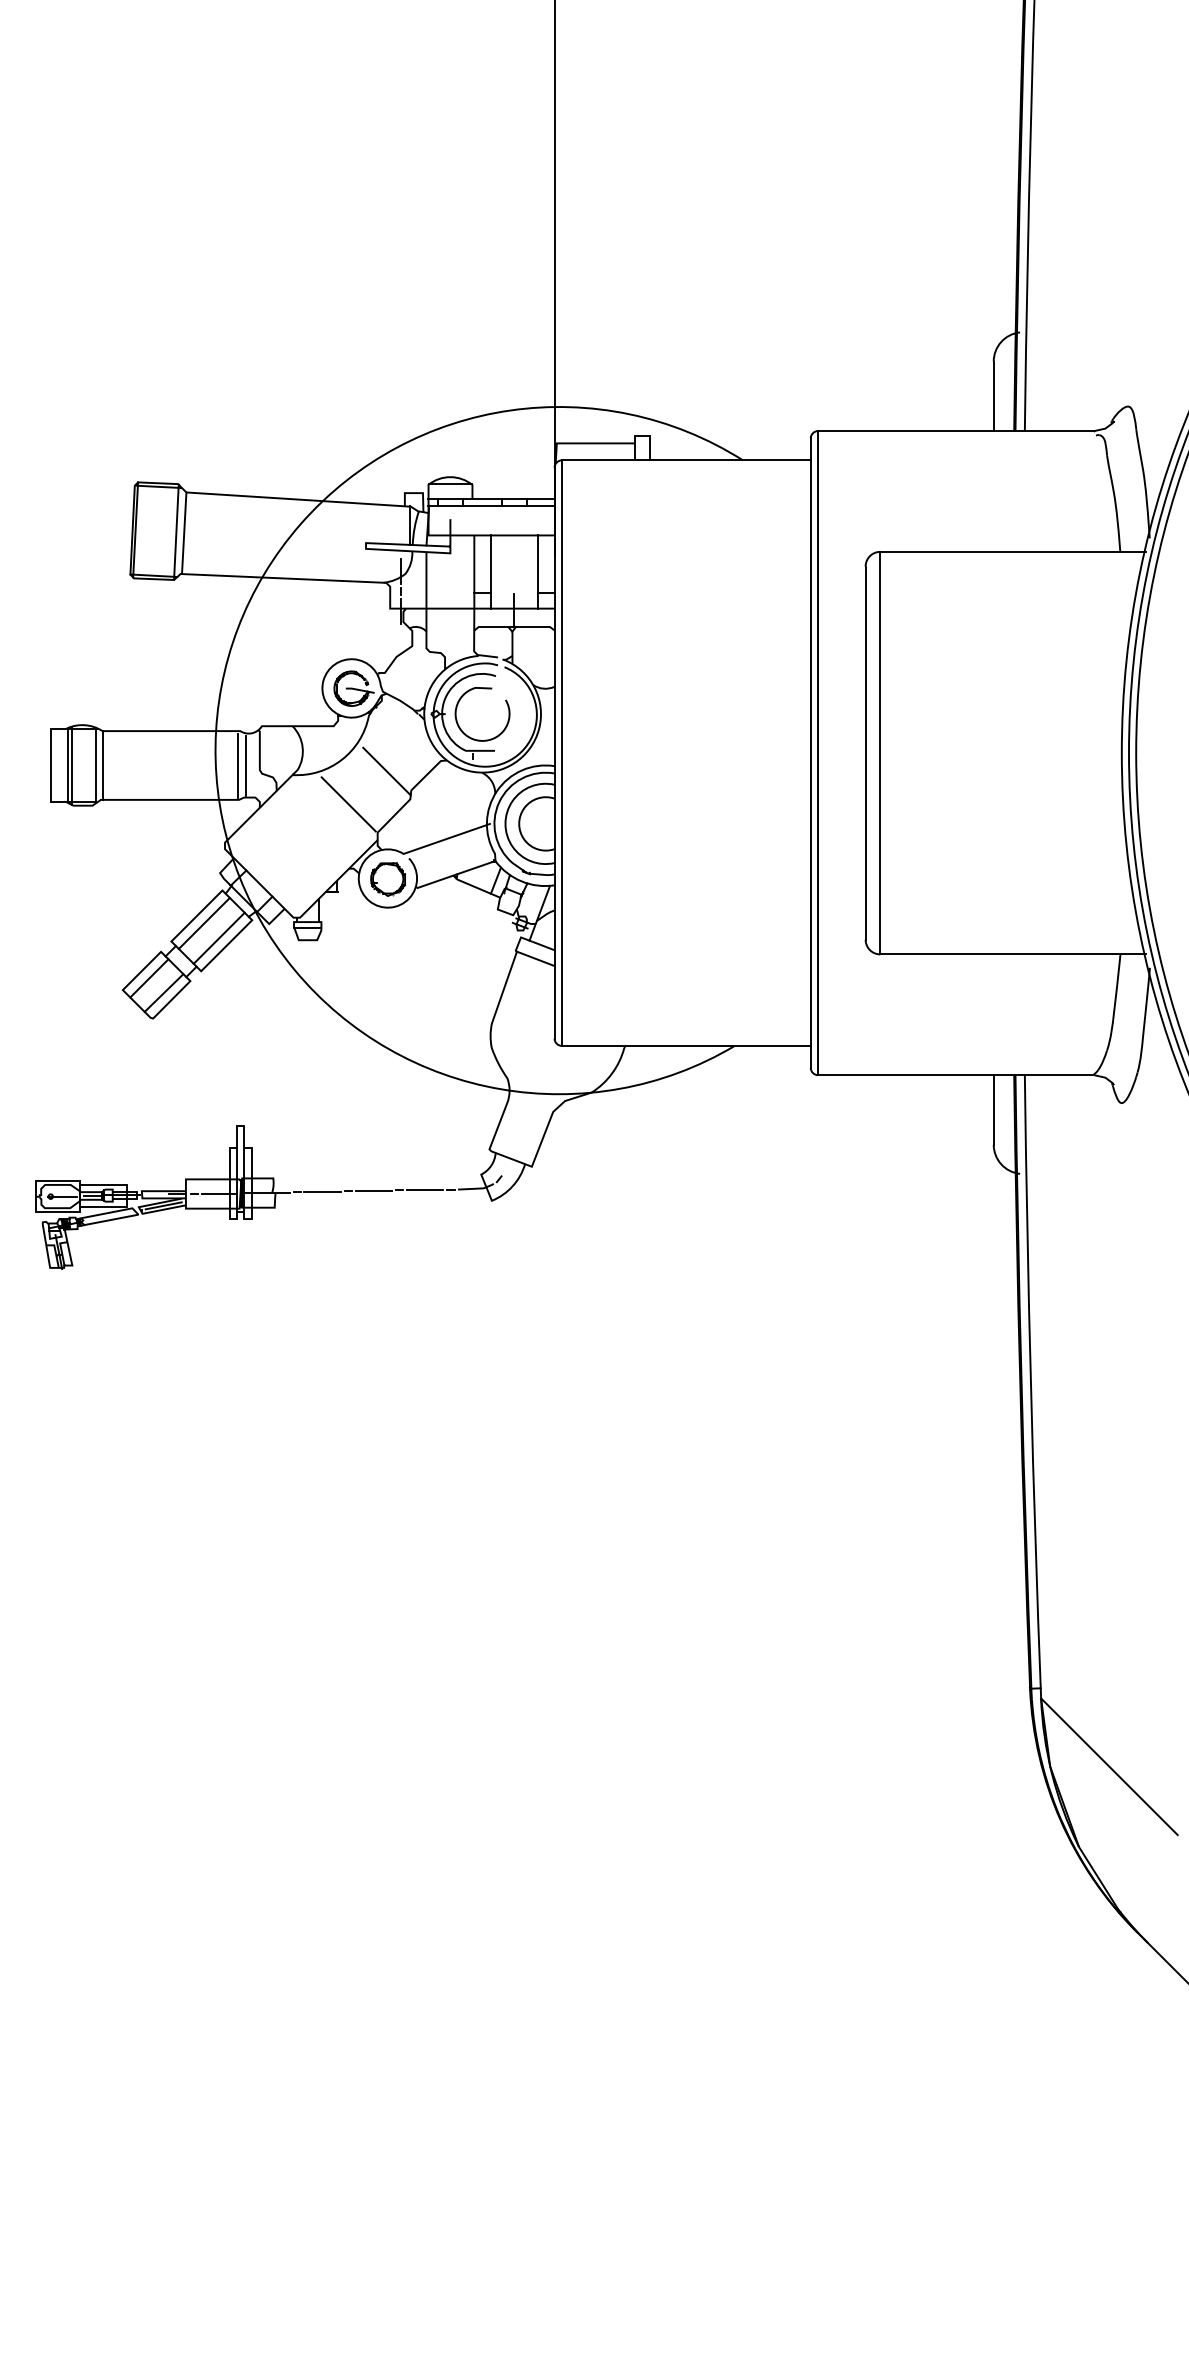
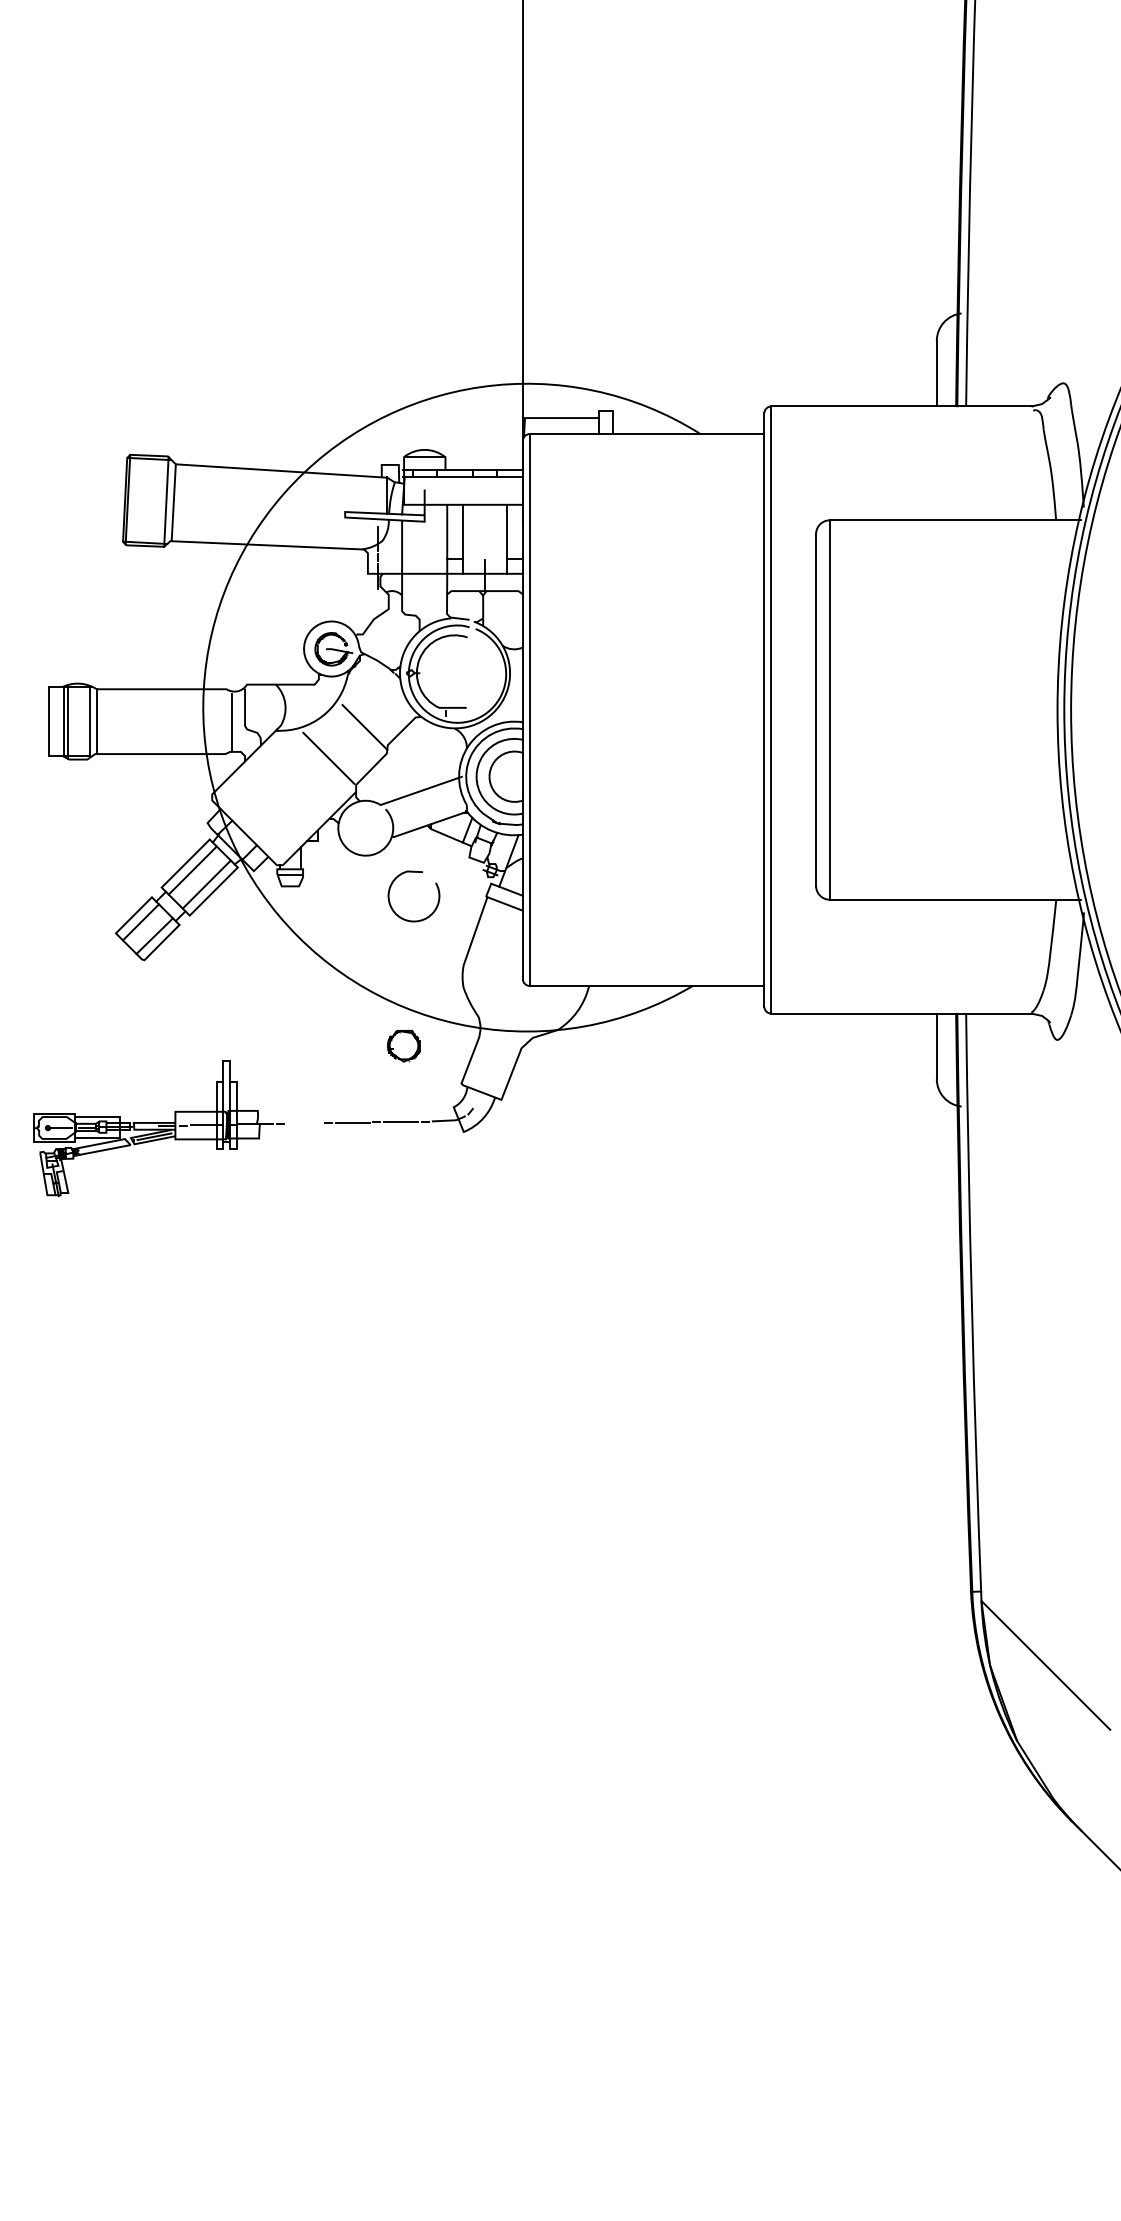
curve: (462, 730) -> (395, 911), moved
line: (238, 765) -> (224, 721), removed
part: (387, 878) -> (403, 1045), moved
line: (322, 1191) -> (304, 1123), removed

